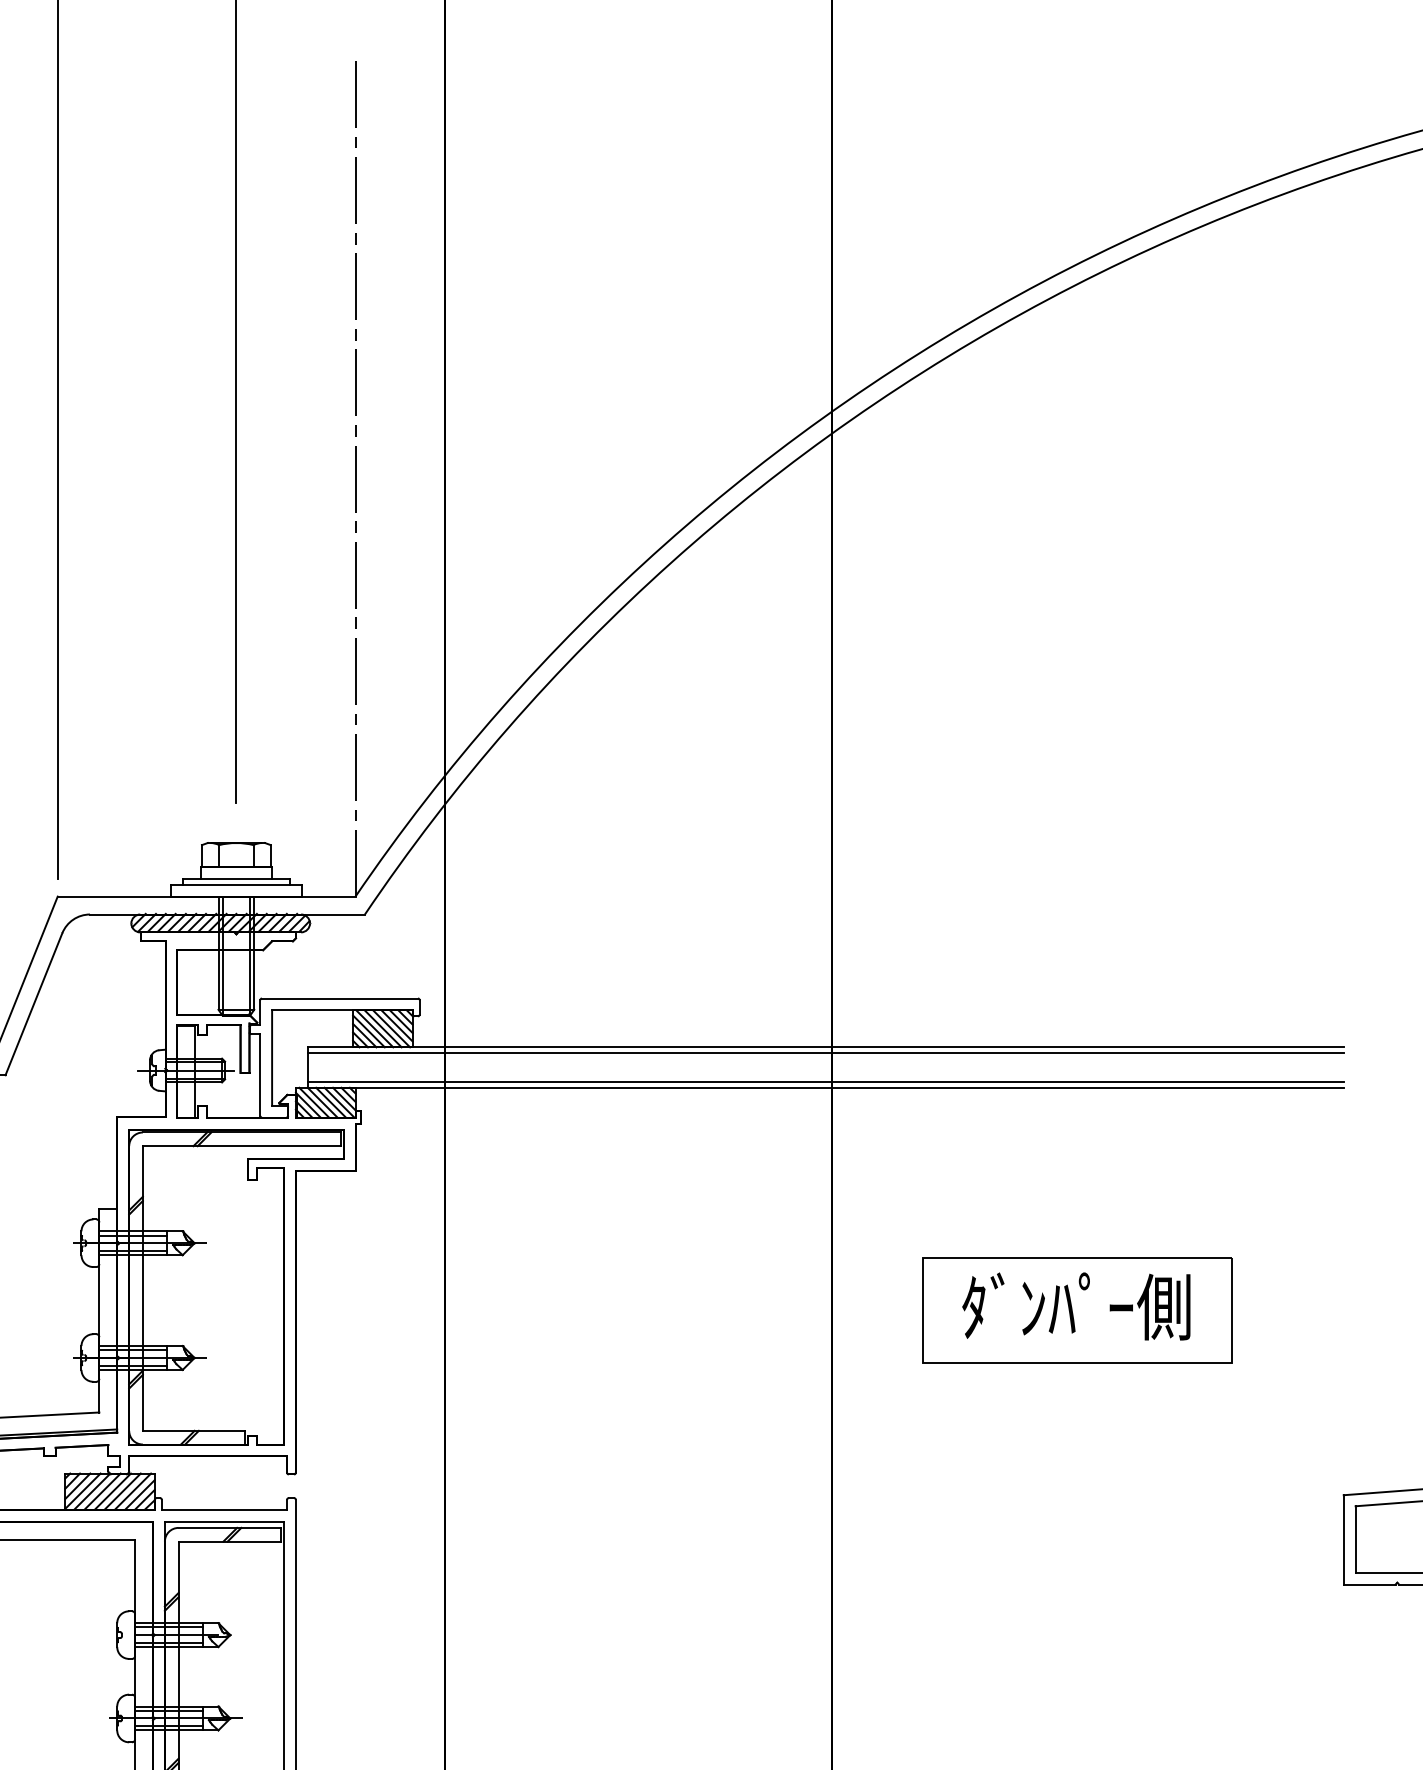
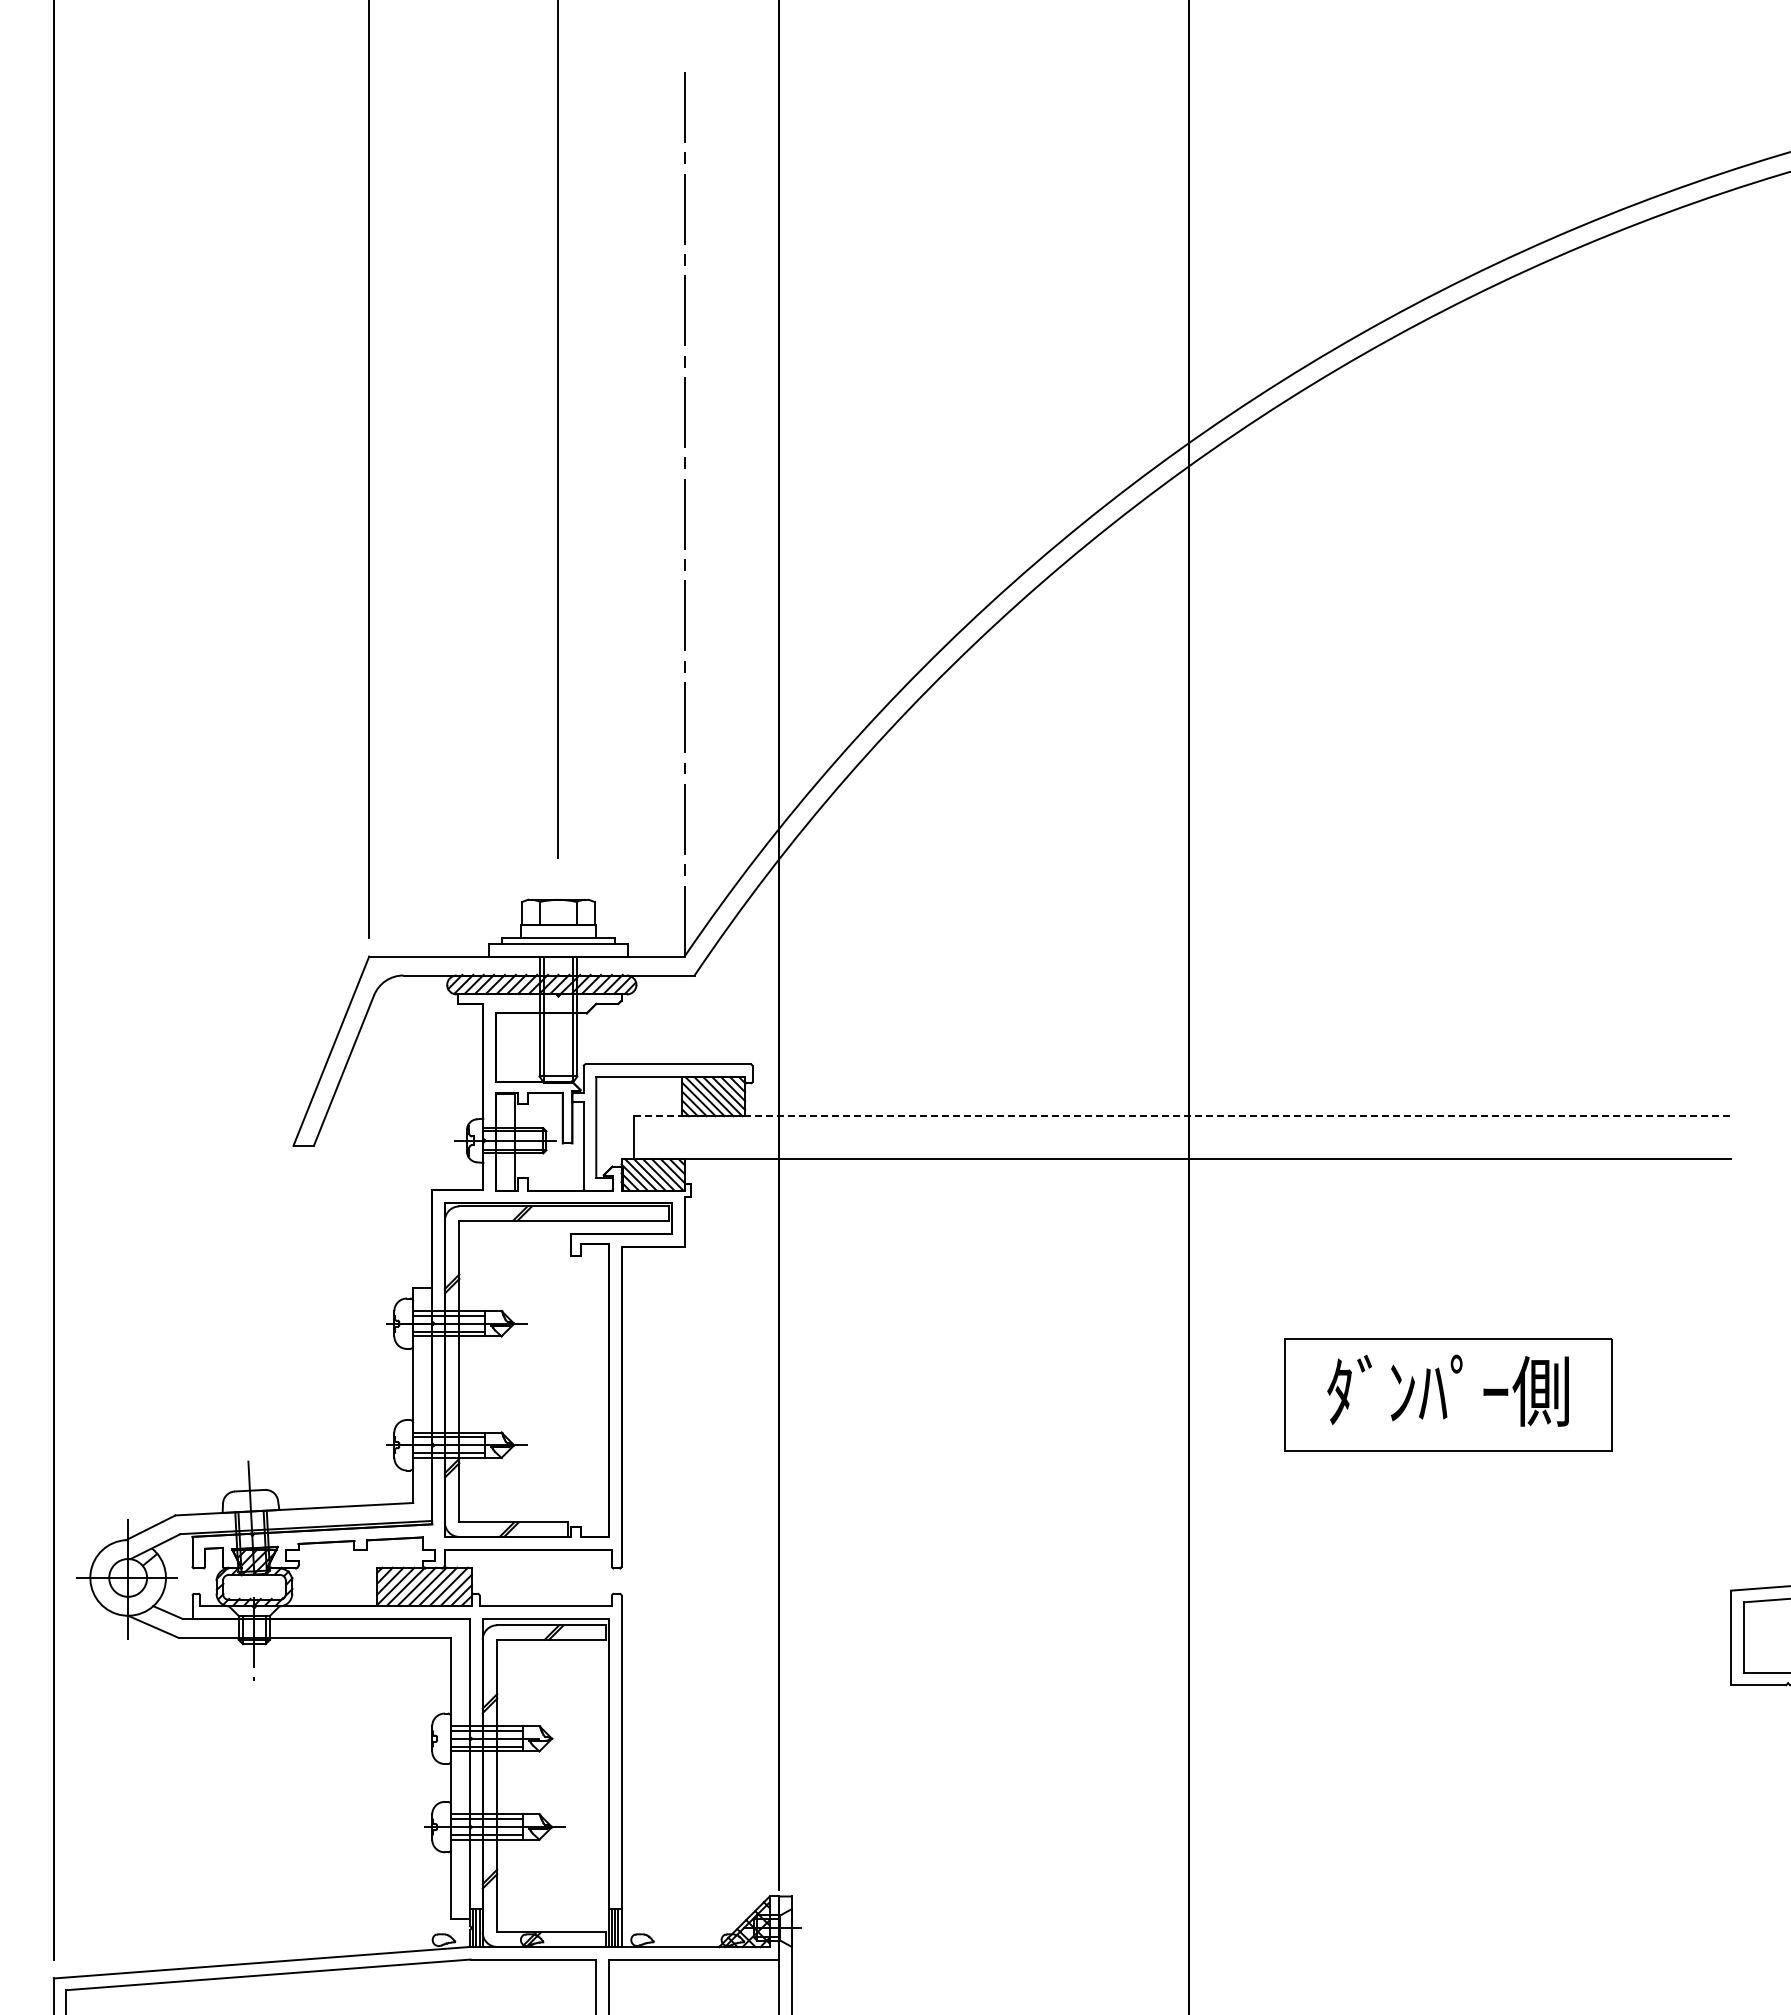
line: (825, 1047) -> (1182, 1116), solid -> dashed
line: (825, 1053) -> (1182, 1122), removed
line: (825, 1081) -> (1182, 1152), removed

